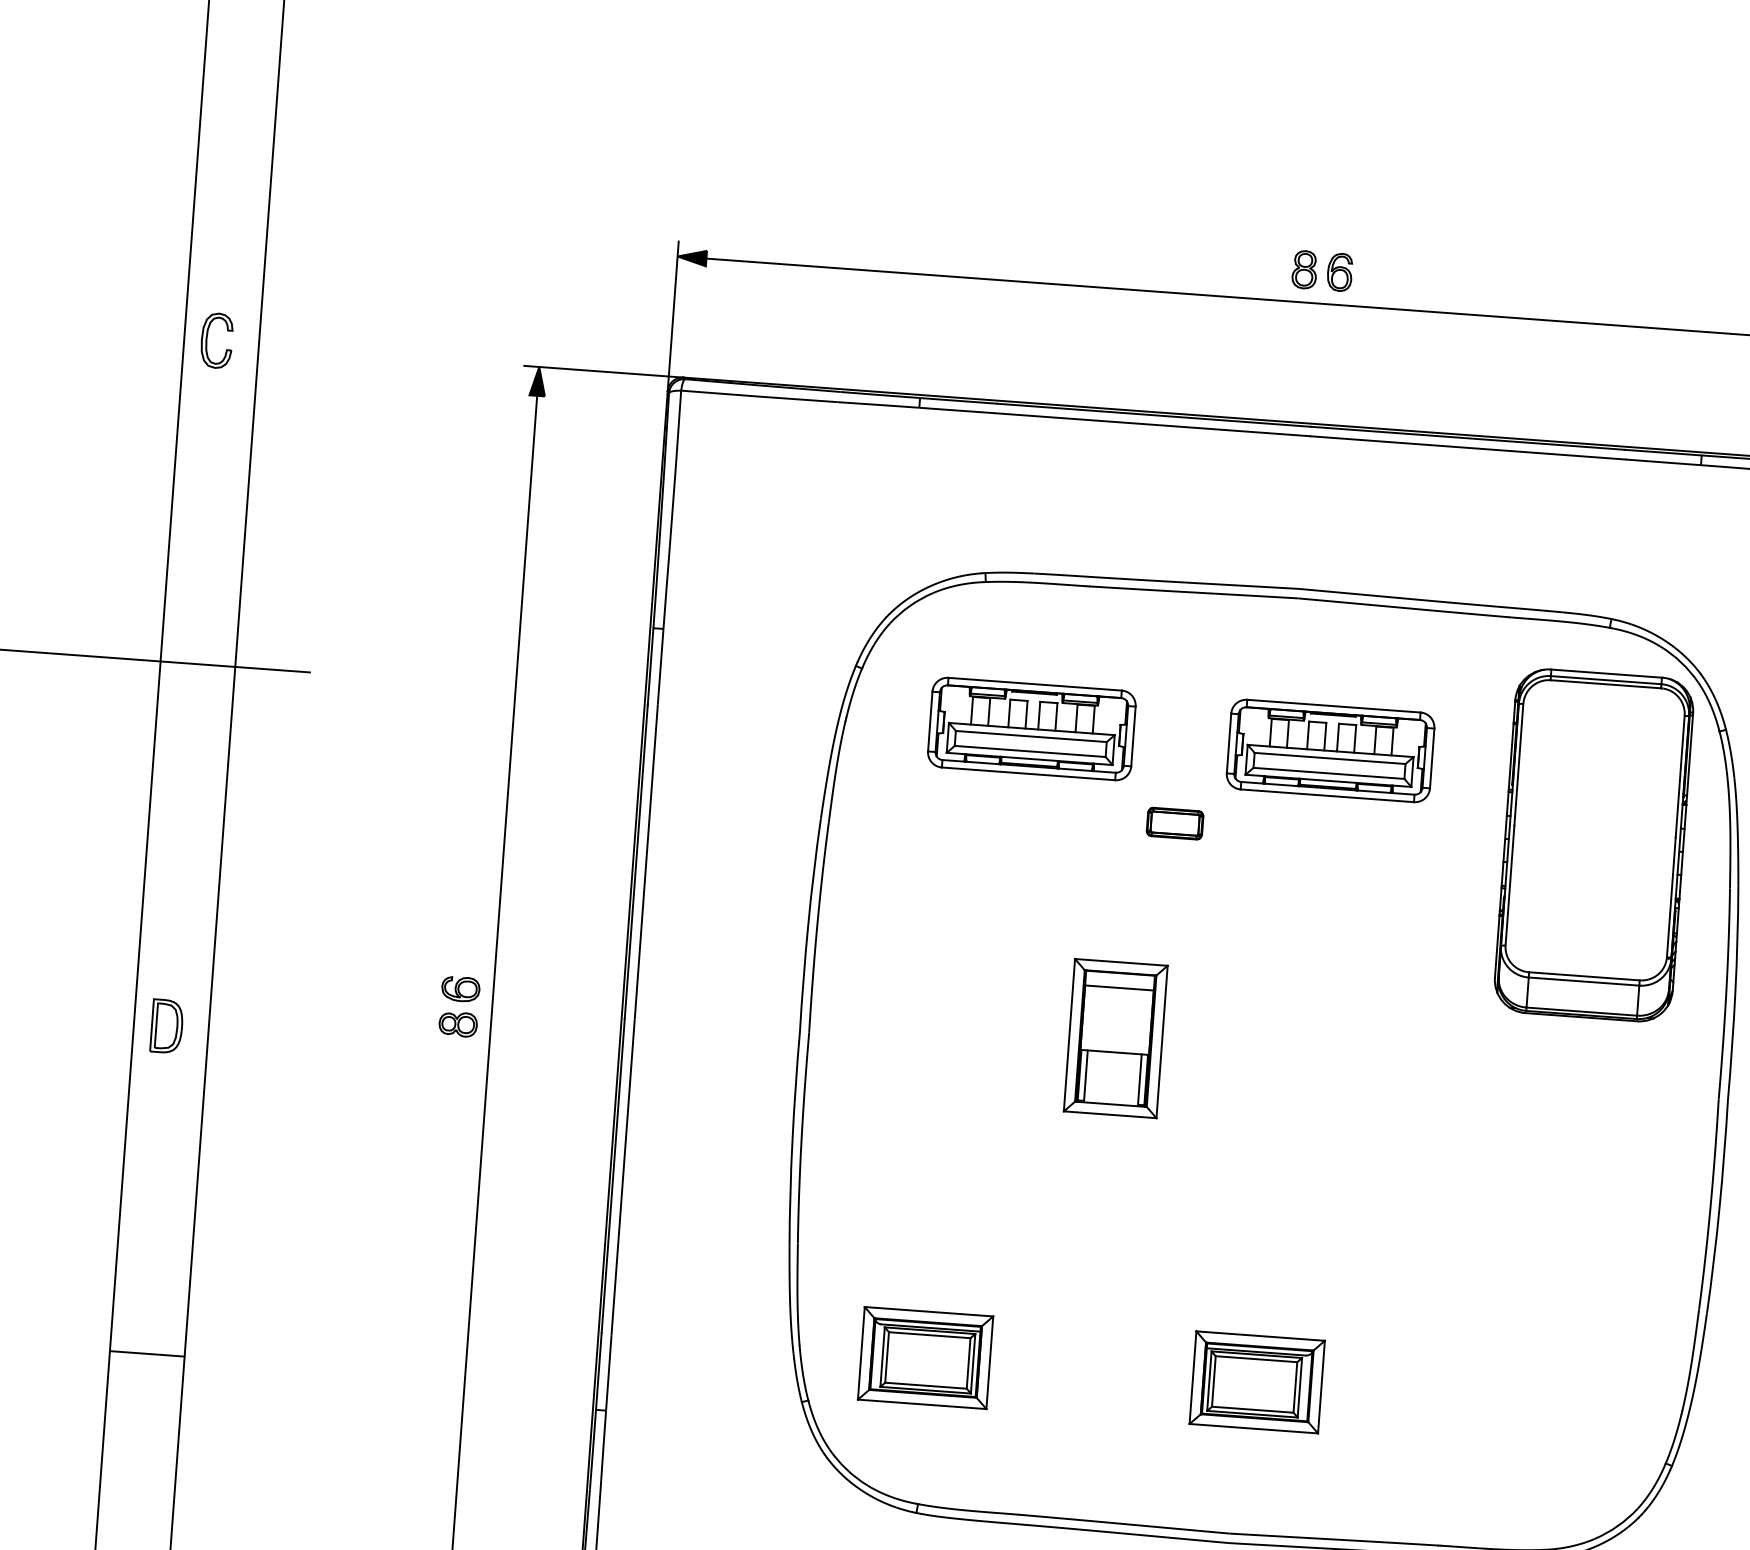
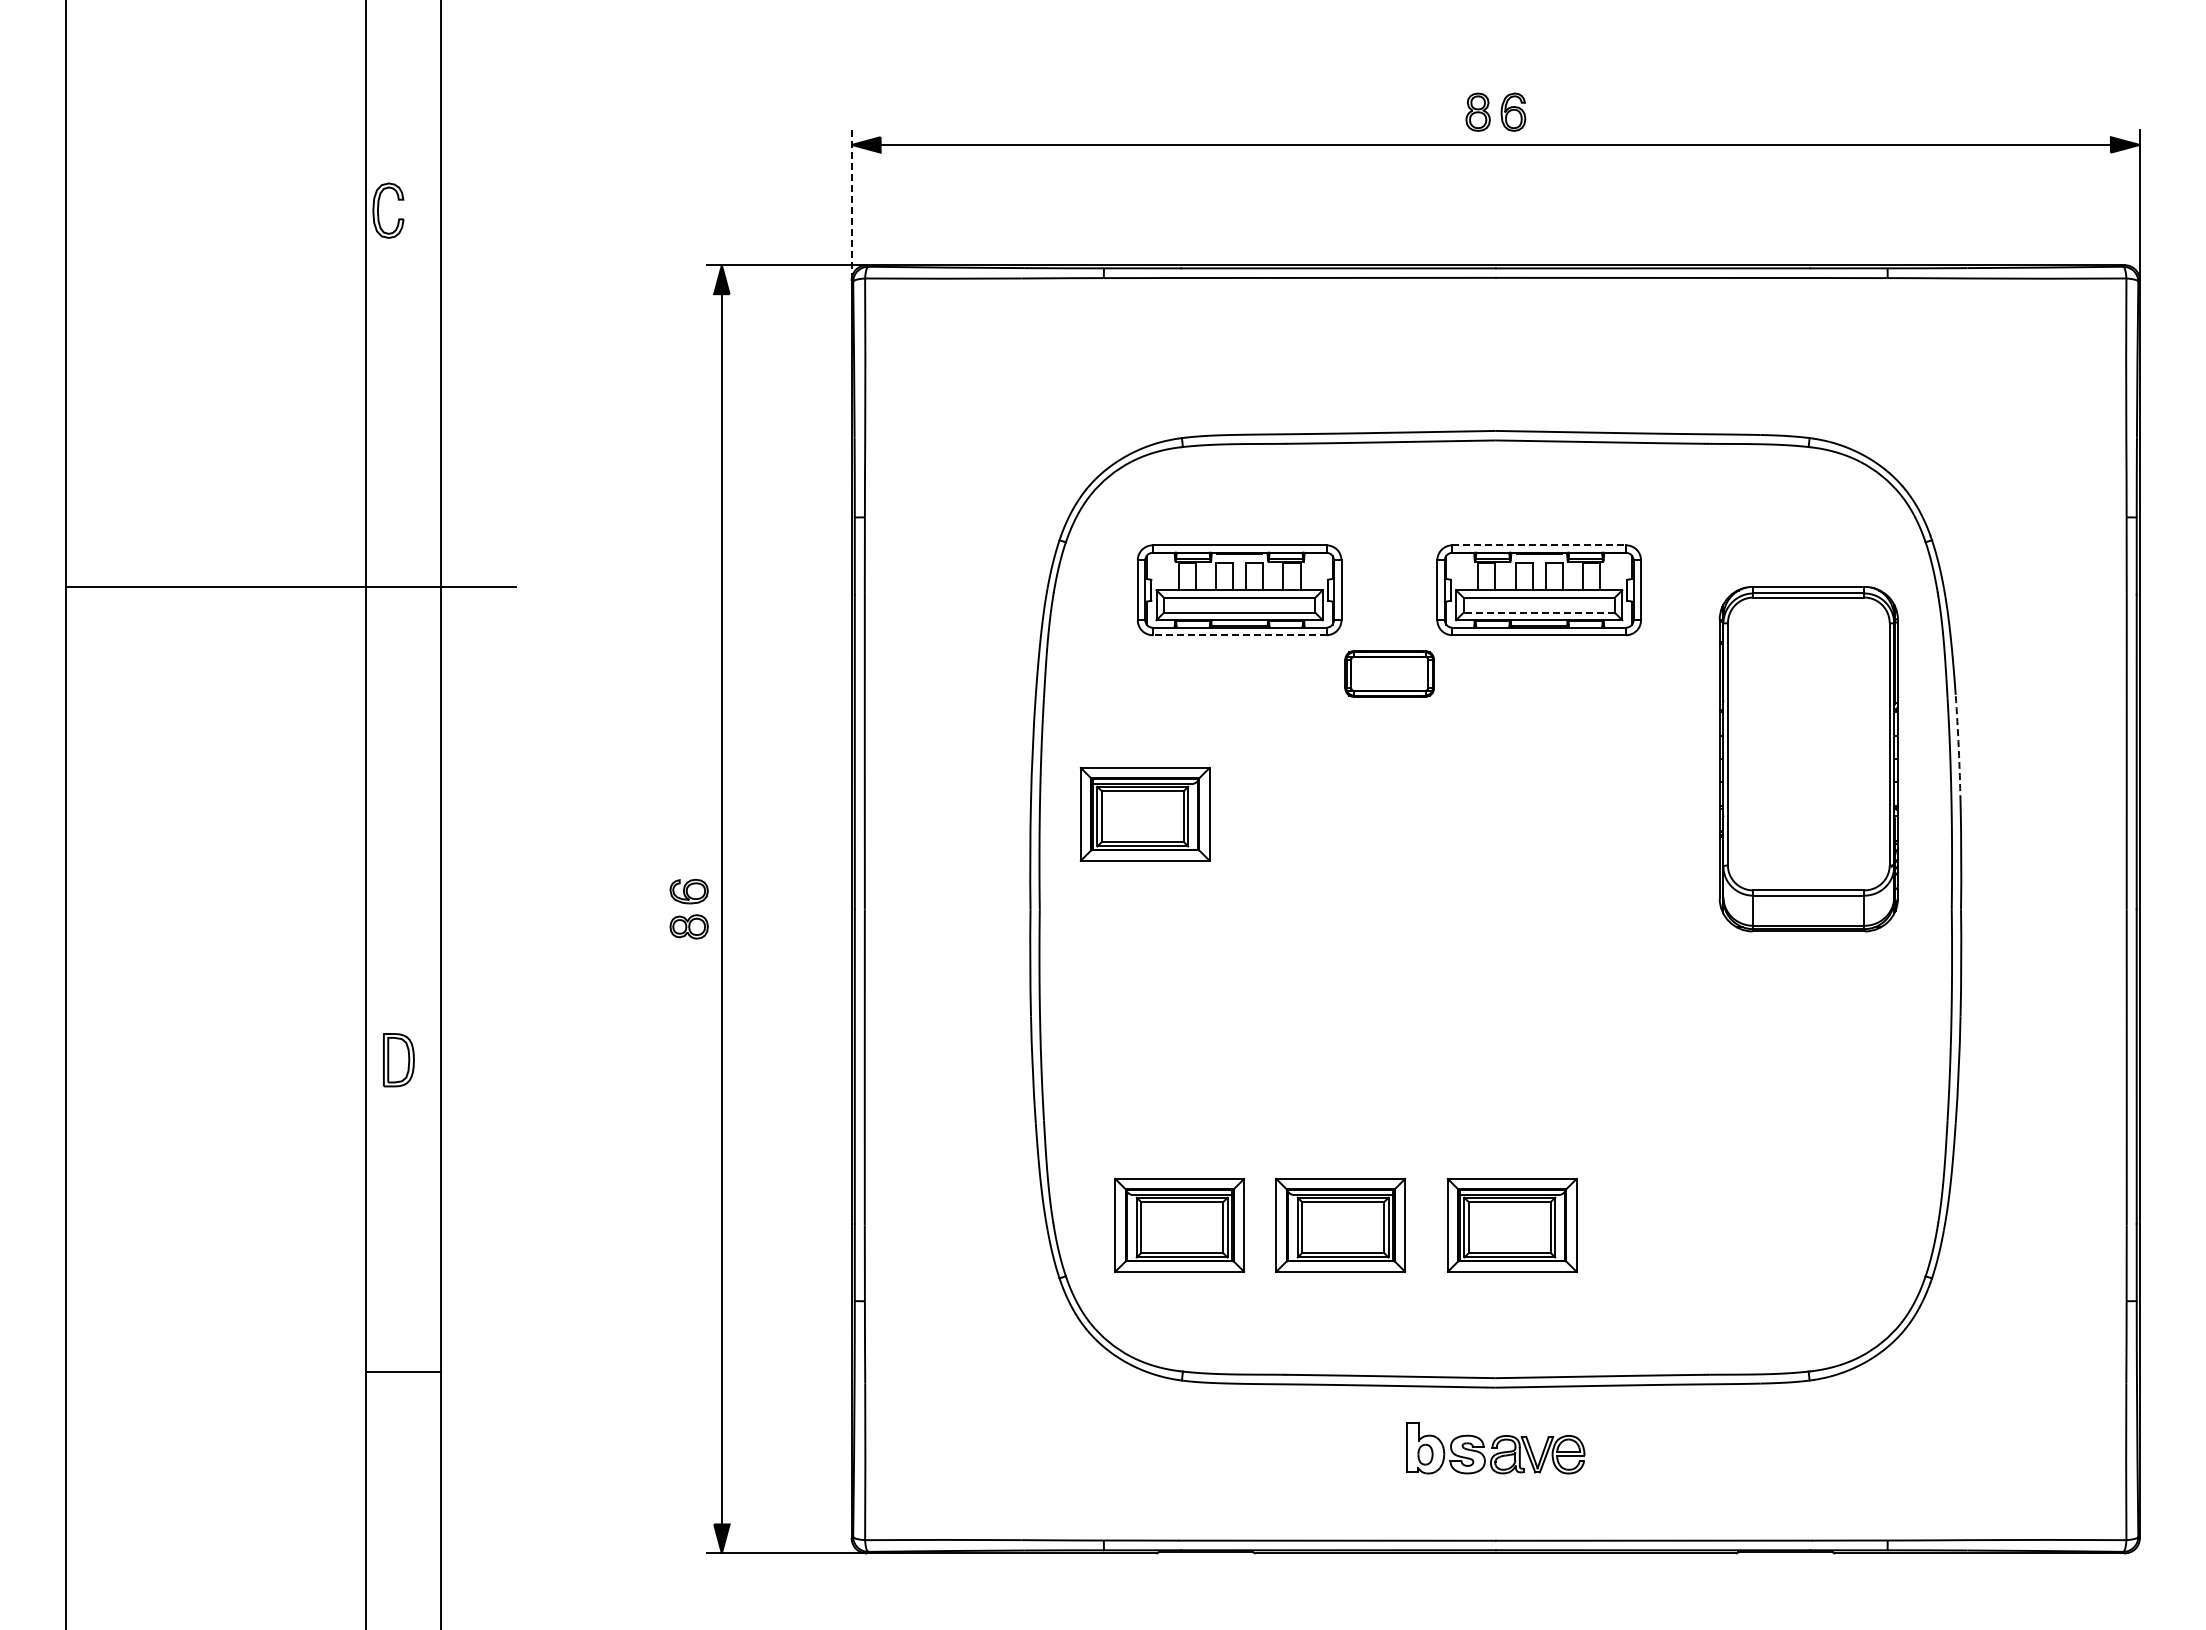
line: (673, 315) -> (851, 204), solid -> dashed
part: (208, 335) -> (379, 206), moved
line: (1334, 706) -> (1539, 545), solid -> dashed
line: (1329, 773) -> (1539, 612), solid -> dashed
line: (1028, 774) -> (1239, 635), solid -> dashed
part: (1174, 823) -> (1388, 674), size x1.6
part: (1593, 845) -> (1808, 759), moved
arc: (1737, 939) -> (1958, 748), solid -> dashed
part: (920, 944) -> (1144, 813), added
part: (166, 1026) -> (398, 1060), moved
part: (1115, 1038) -> (1345, 892), removed
line: (146, 1354) -> (402, 1372), moved
part: (1086, 1368) -> (1340, 1224), added

